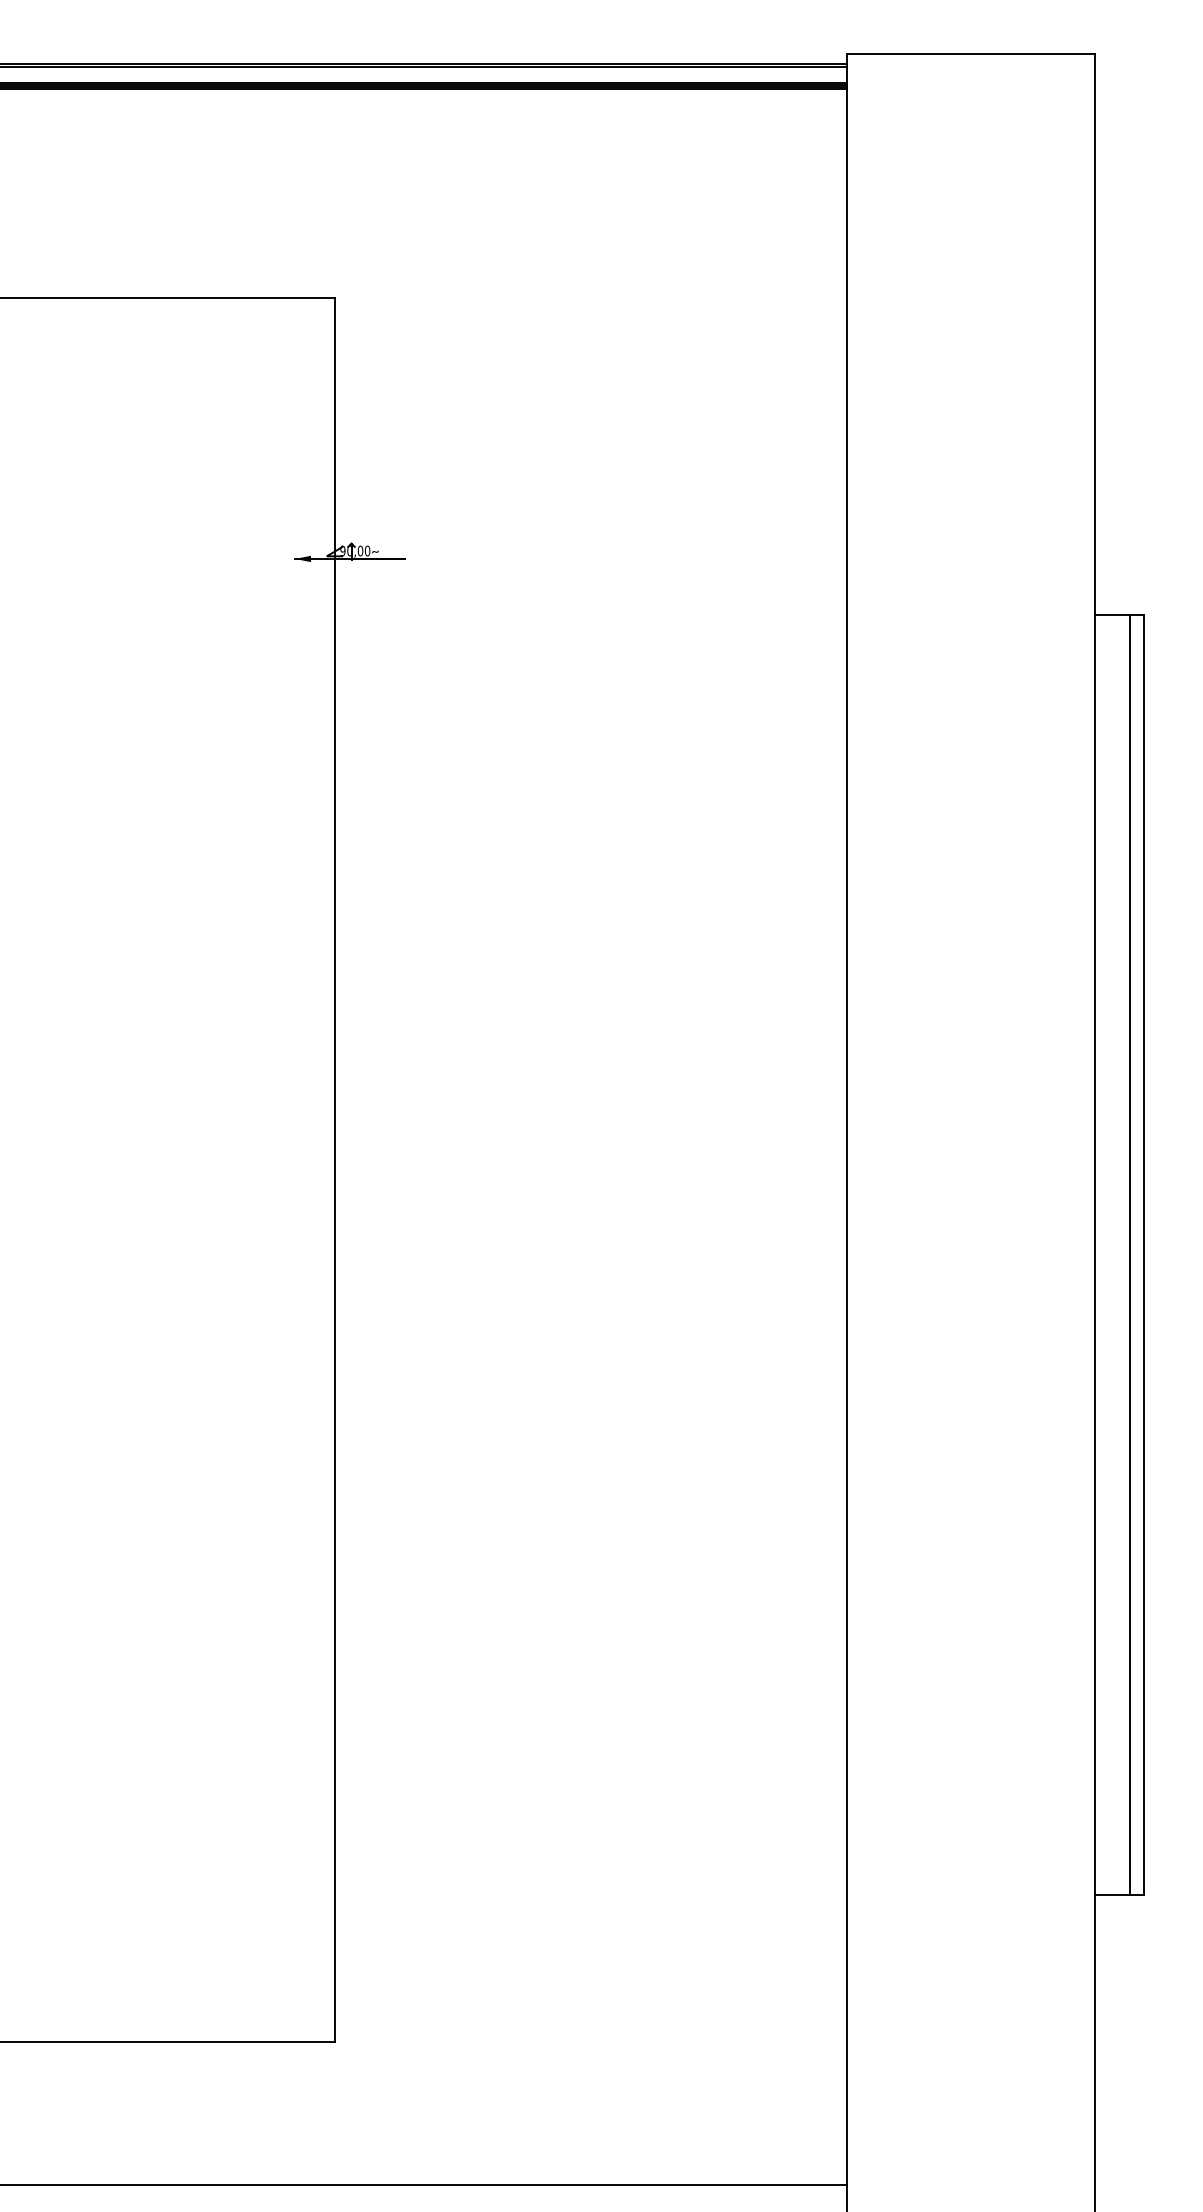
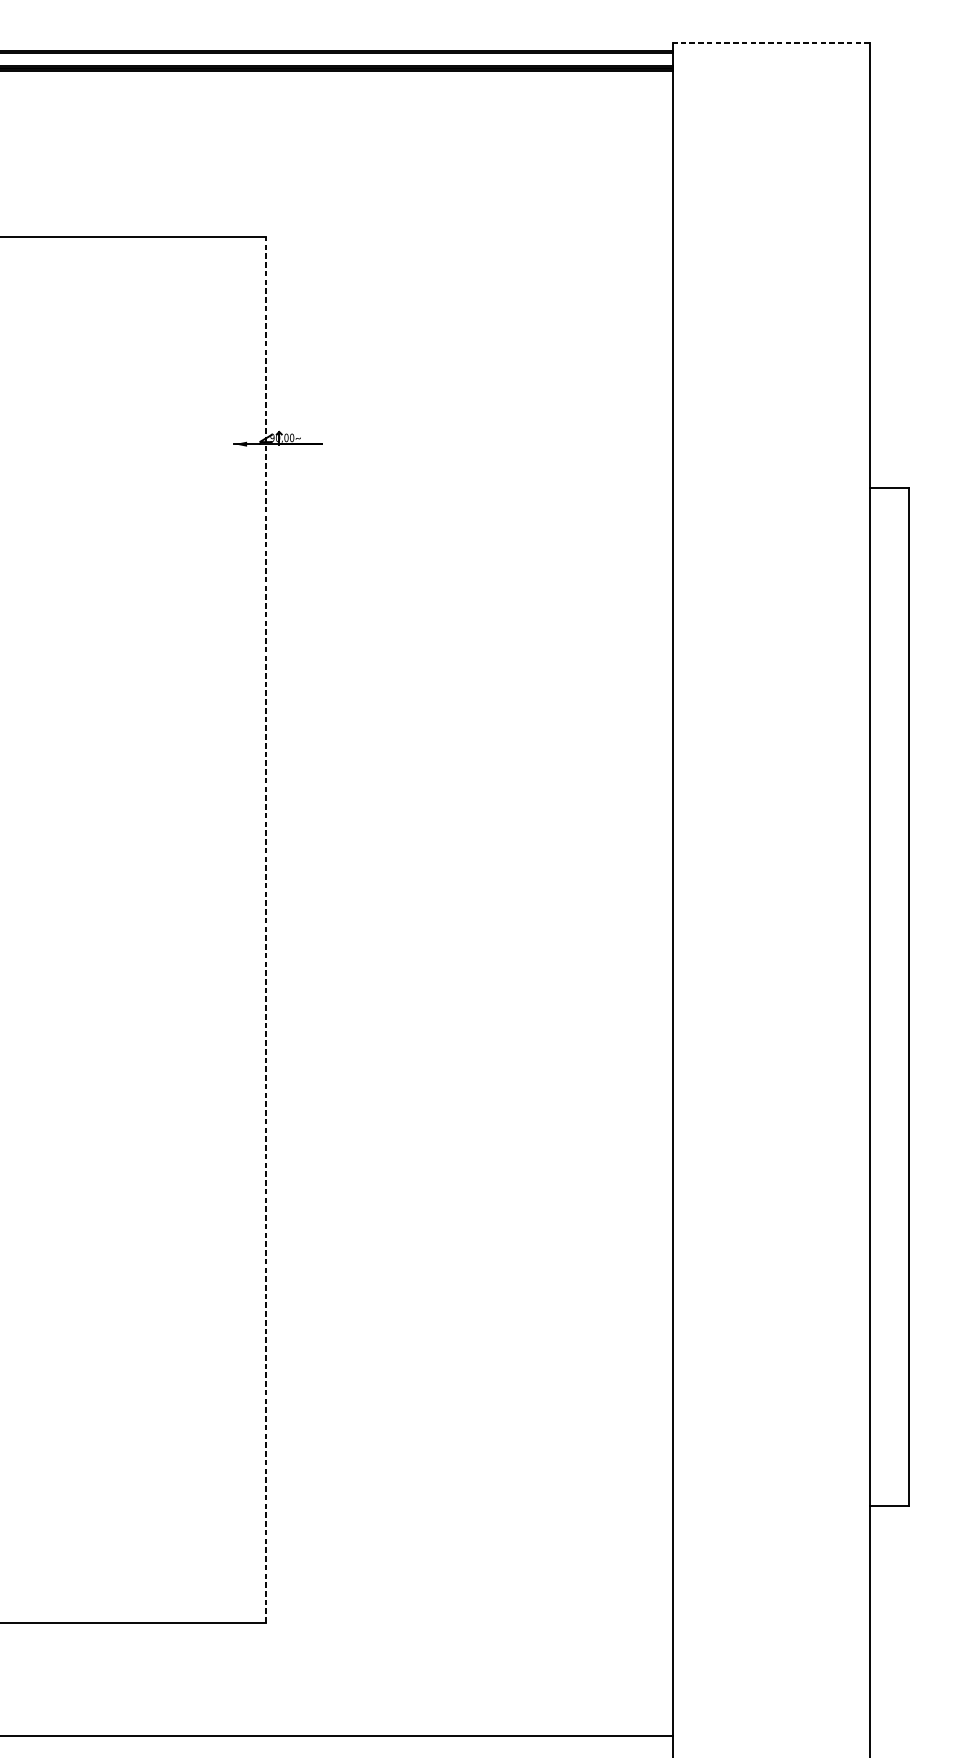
line: (970, 53) -> (771, 42), solid -> dashed
line: (334, 1169) -> (265, 929), solid -> dashed
line: (1130, 1254) -> (898, 997), removed

